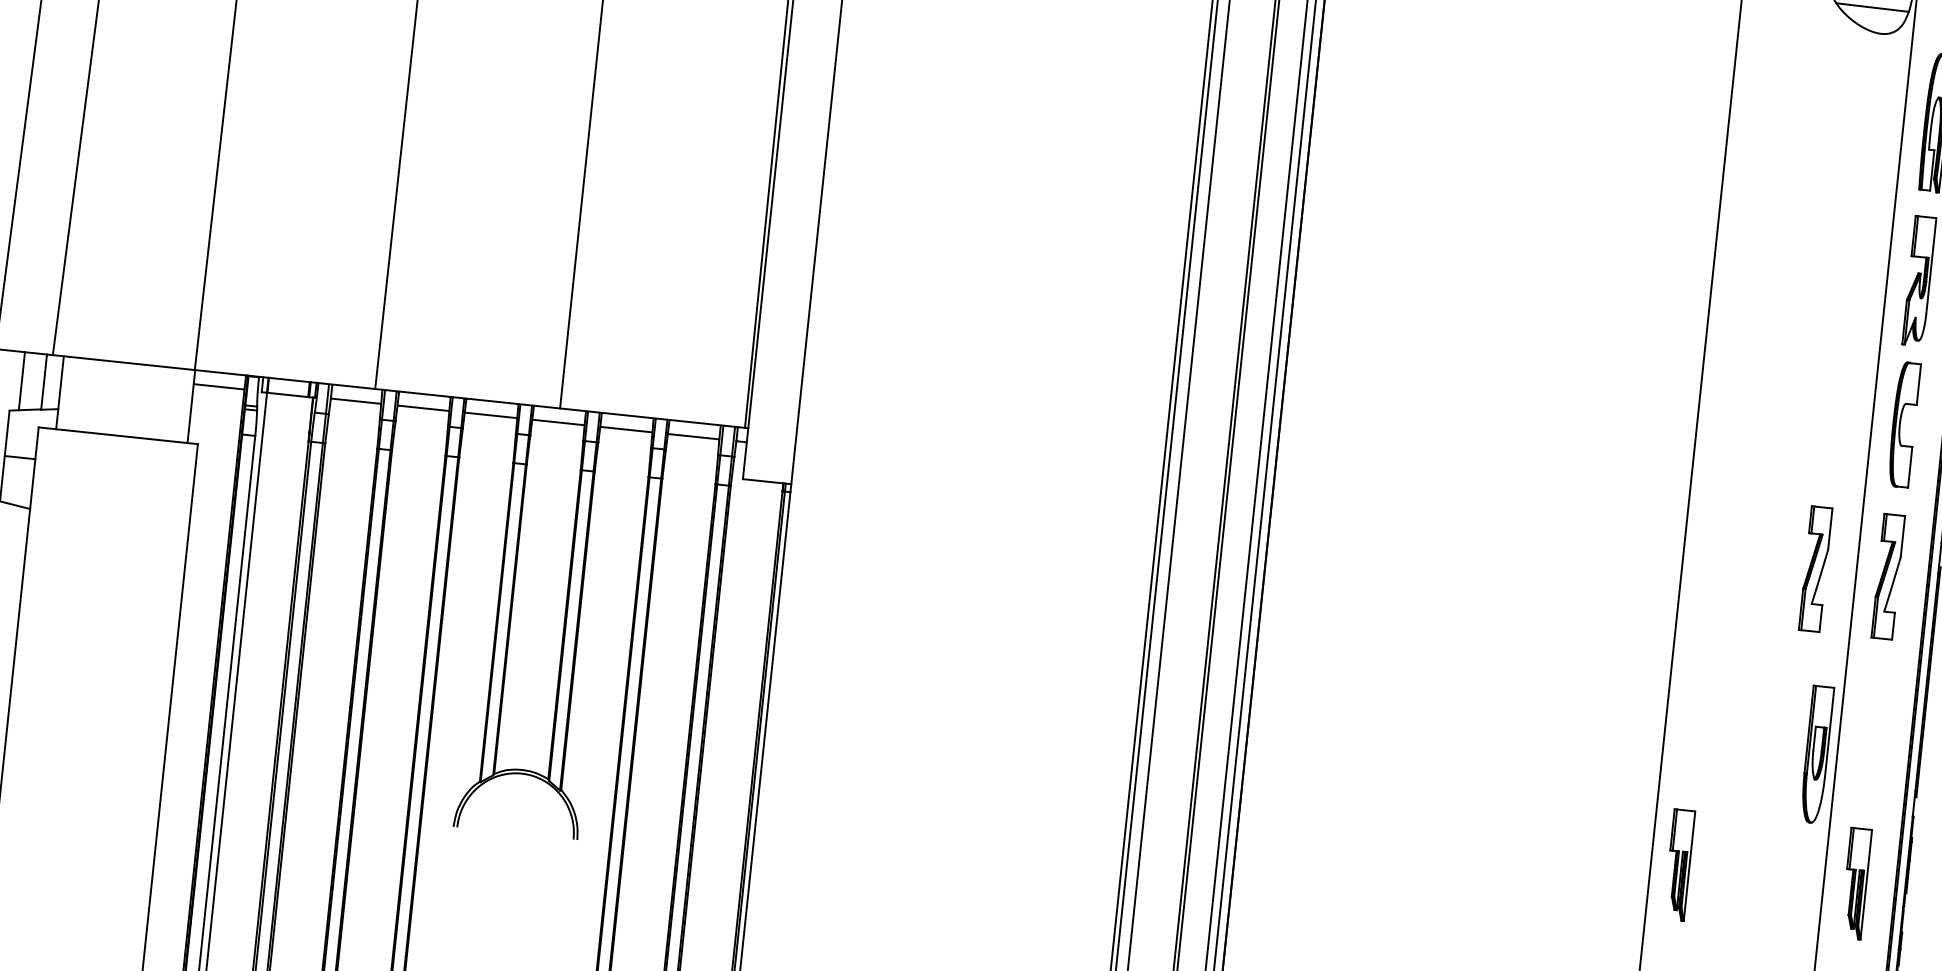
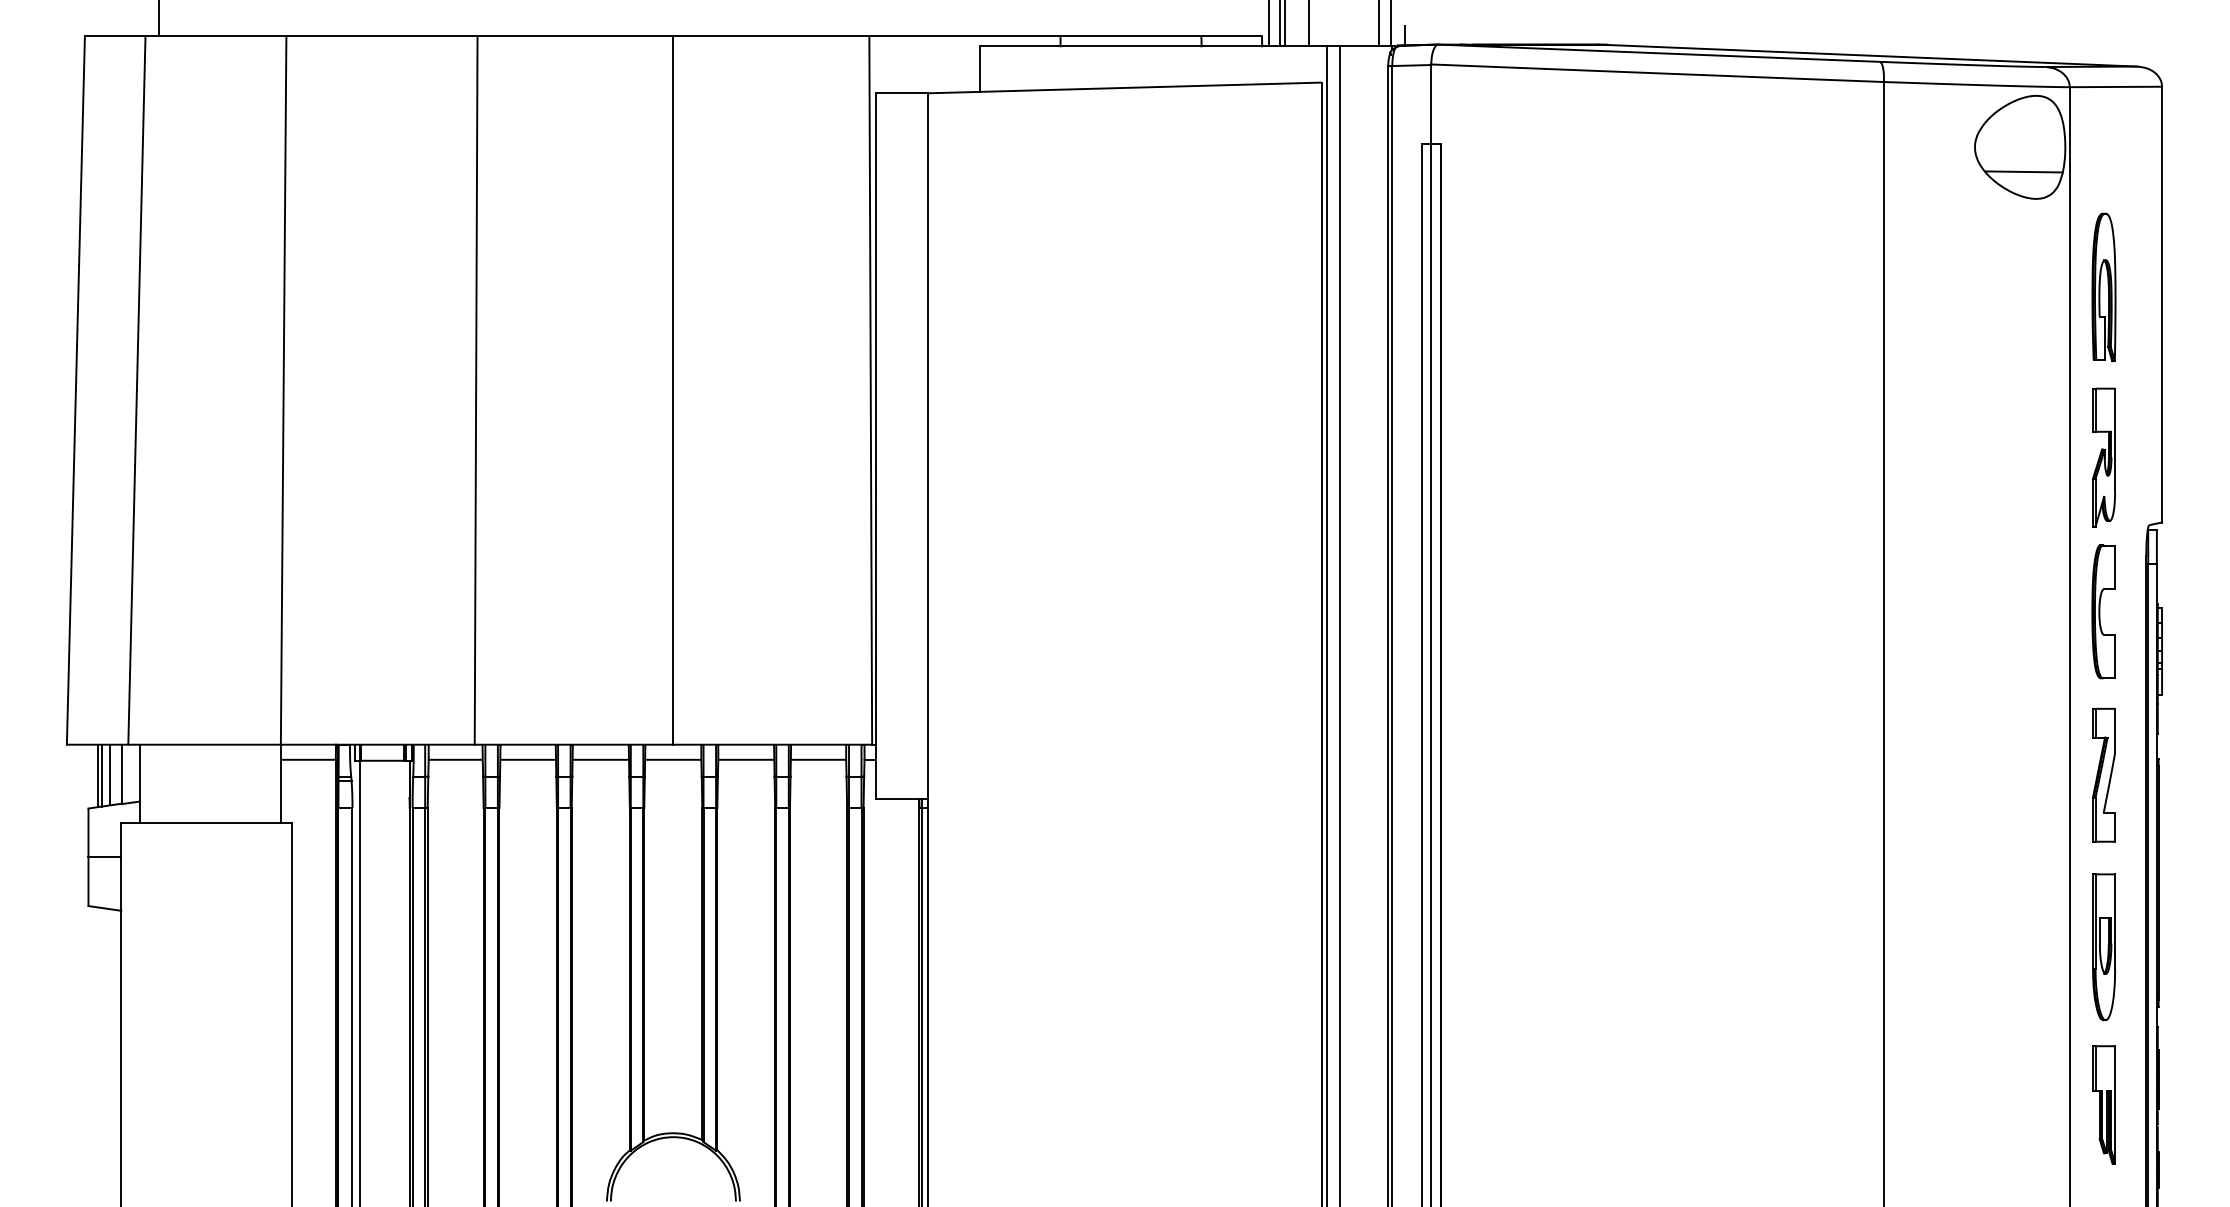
line: (25, 381) -> (102, 775), added
line: (32, 381) -> (109, 774), added
part: (1815, 569) -> (2025, 775), removed
part: (1816, 754) -> (2103, 947), moved
part: (1678, 864) -> (1913, 1104), removed

